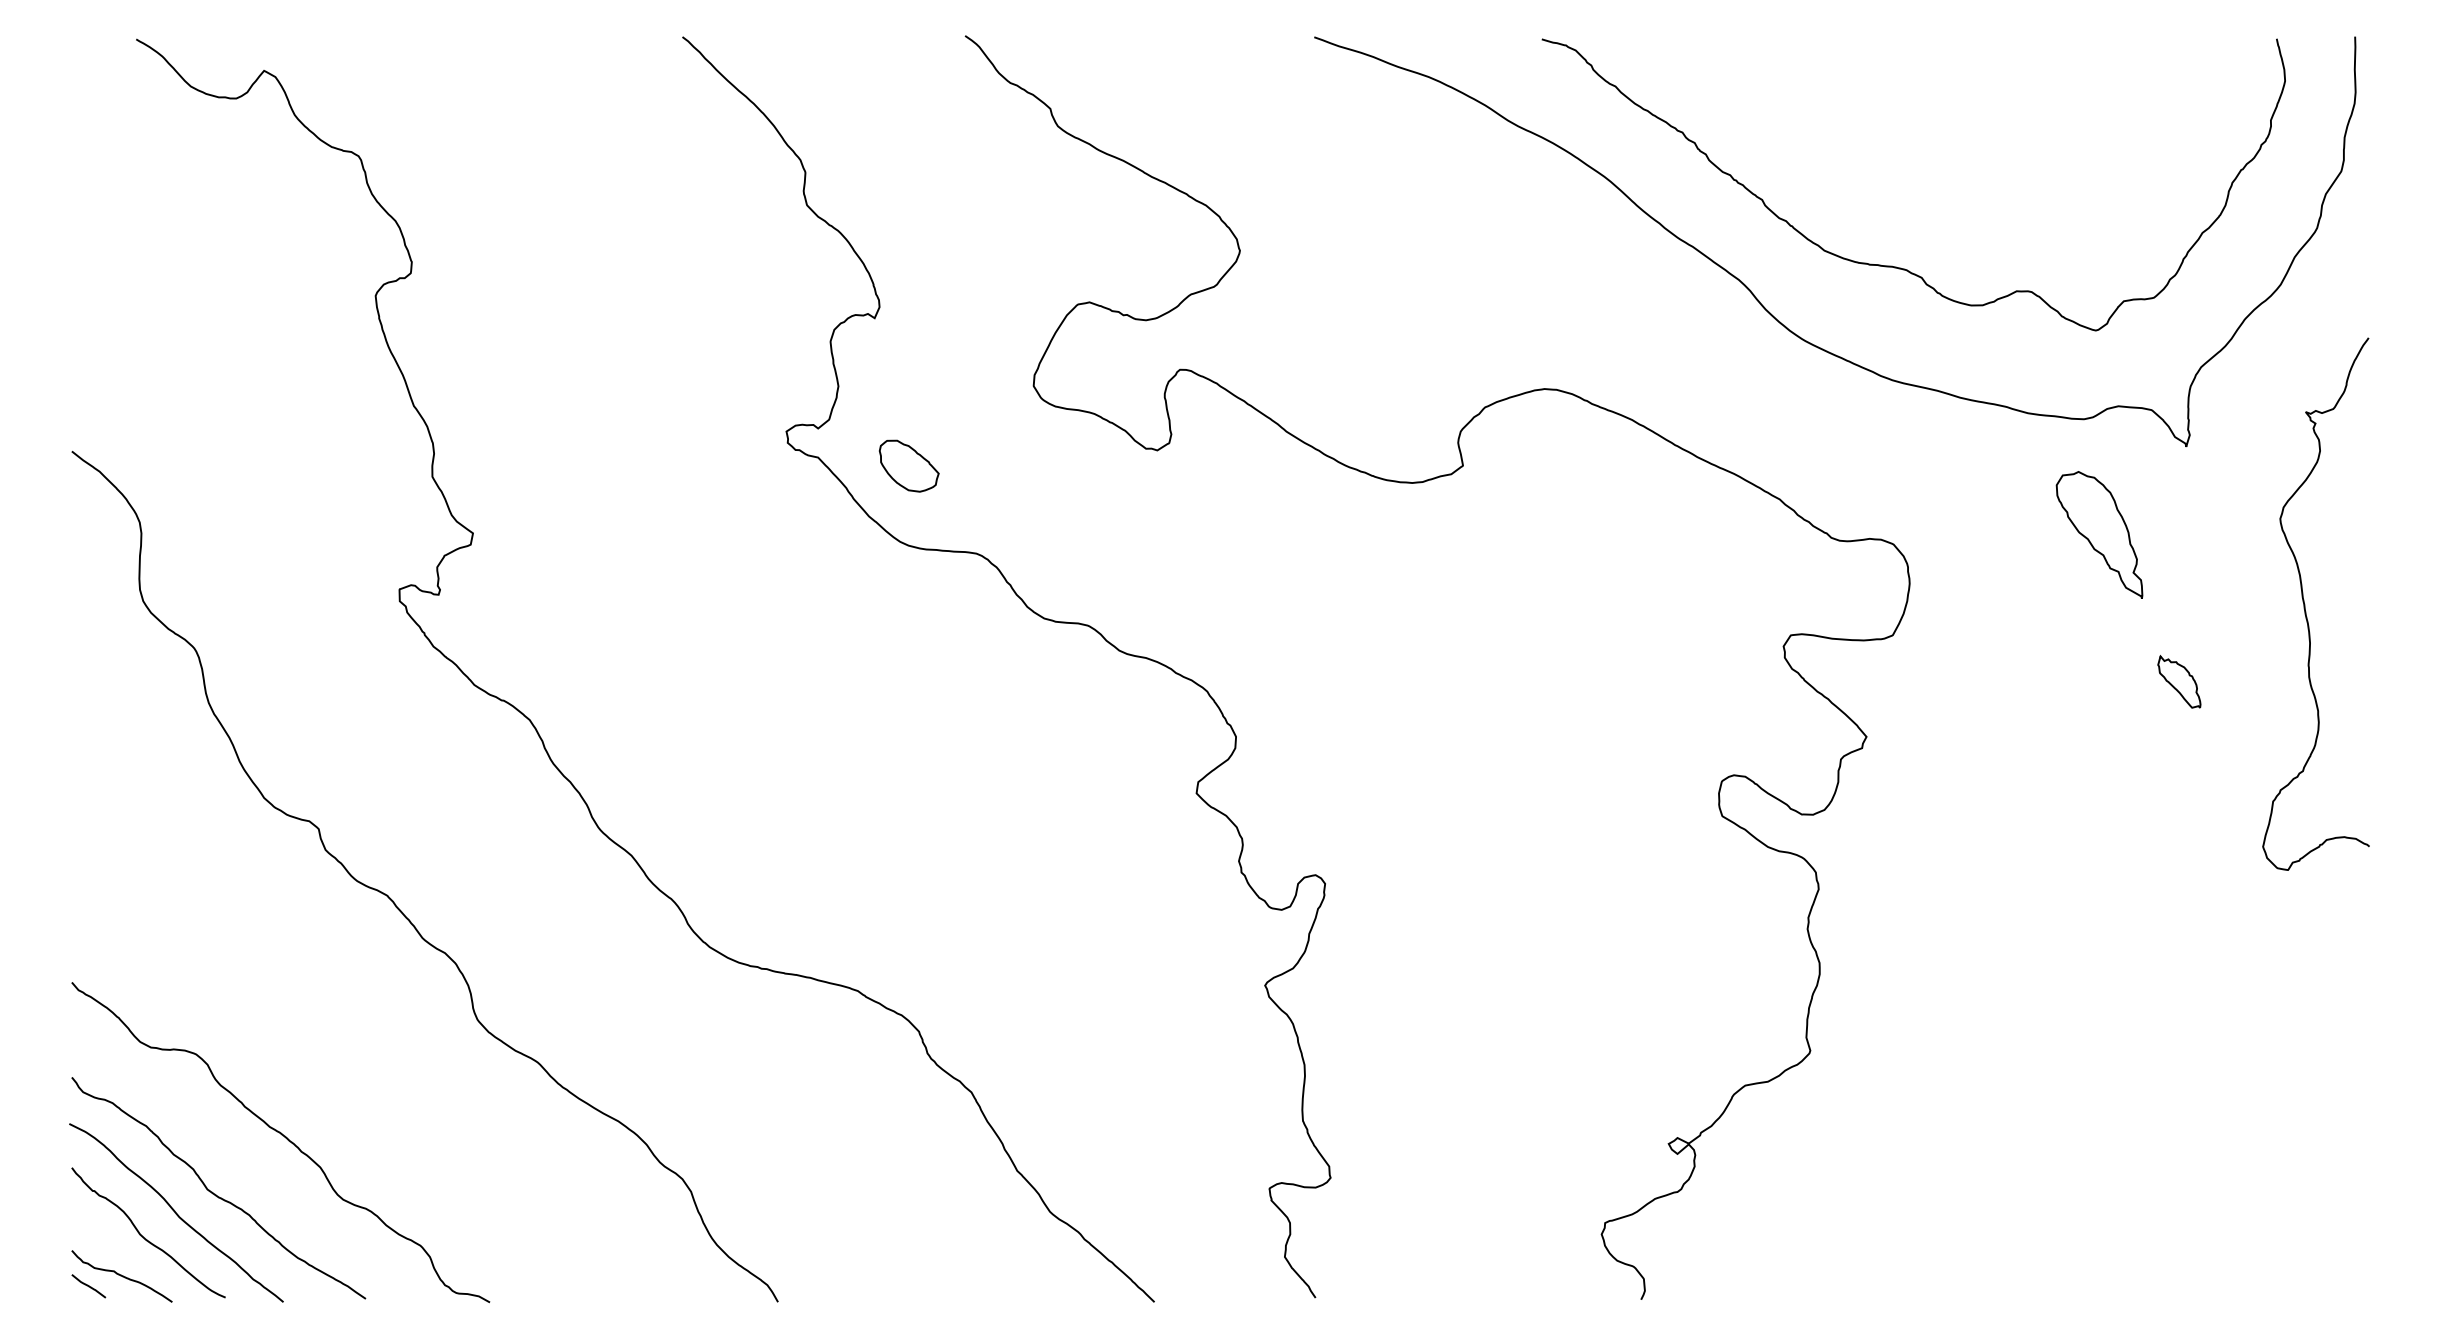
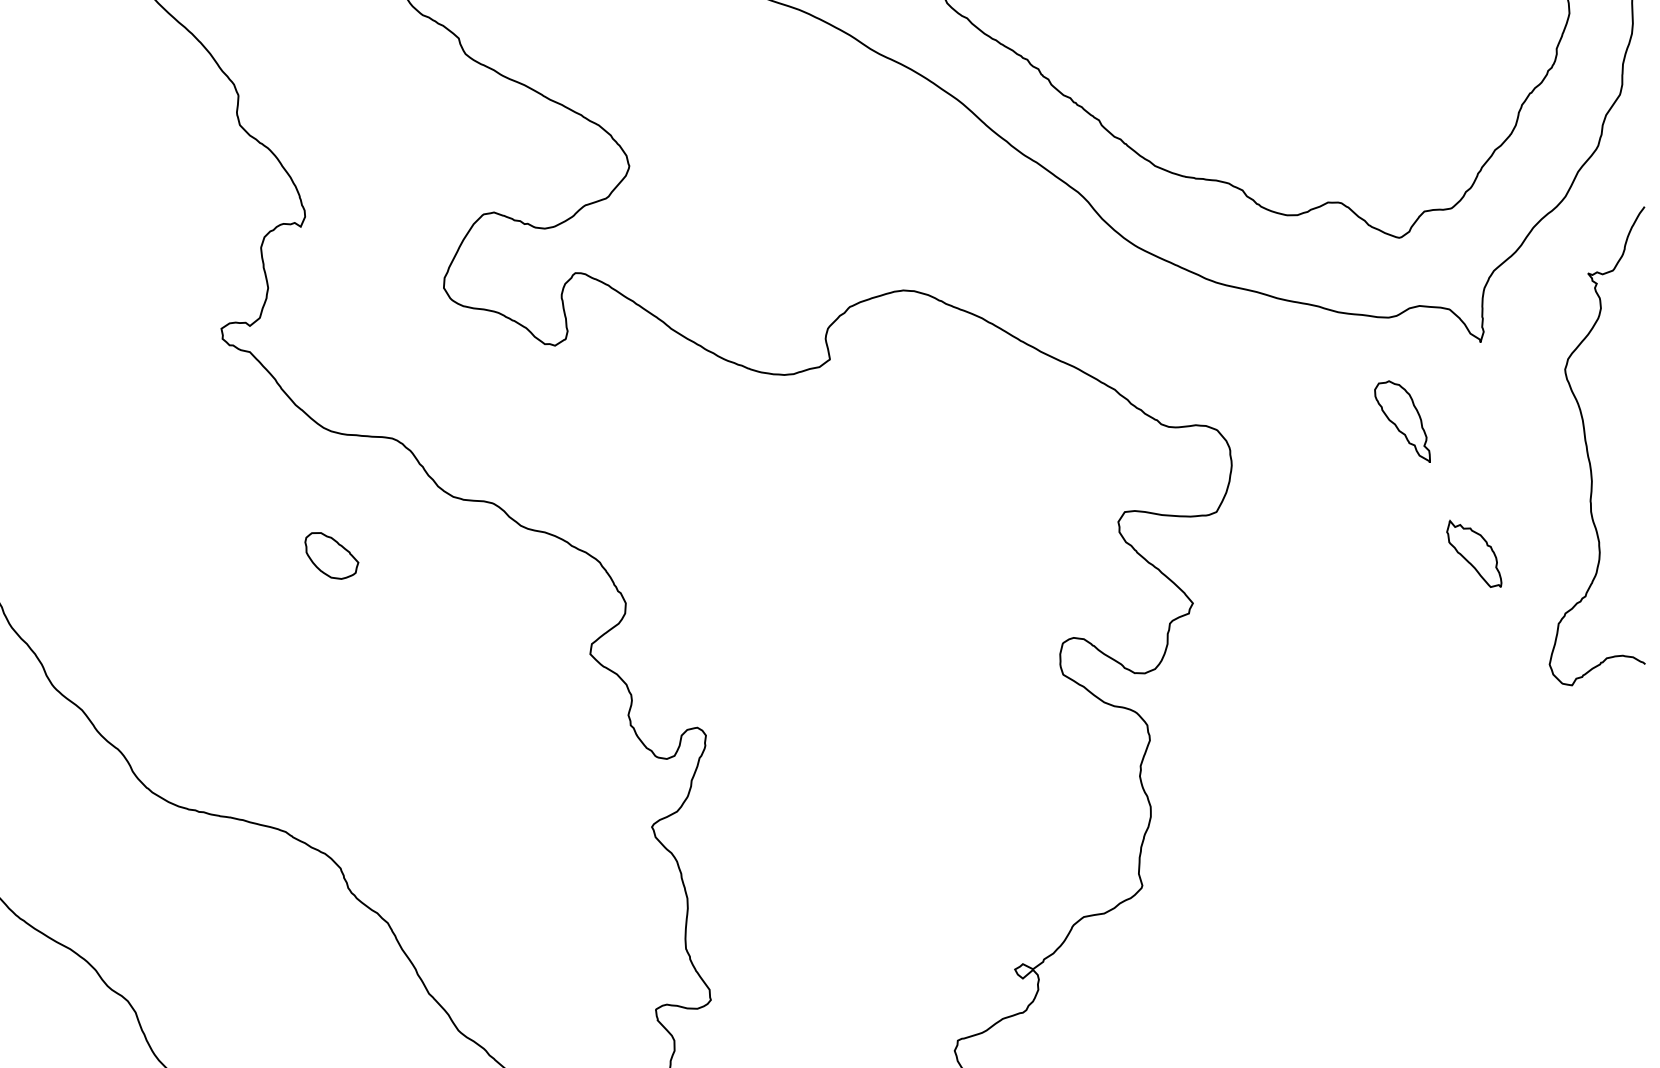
part: (908, 465) -> (331, 555), moved
part: (2099, 534) -> (1402, 421), size x0.71
curve: (2305, 604) -> (1587, 446), moved
part: (2179, 681) -> (1474, 553), size x1.43

